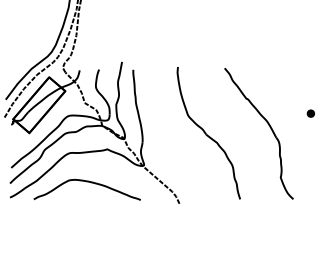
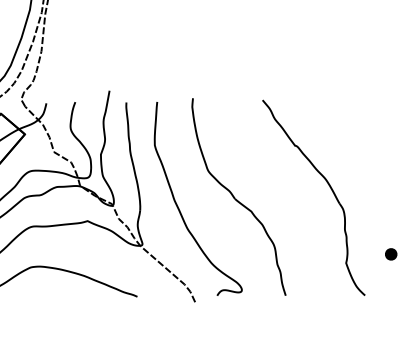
part: (310, 113) -> (390, 254), moved
curve: (168, 138) -> (178, 204), added

